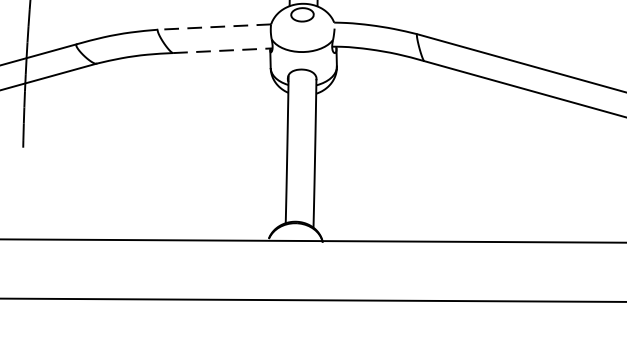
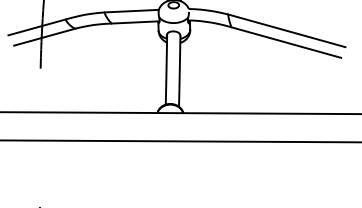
line: (213, 27) -> (131, 11), dashed -> solid
line: (222, 50) -> (135, 22), dashed -> solid

